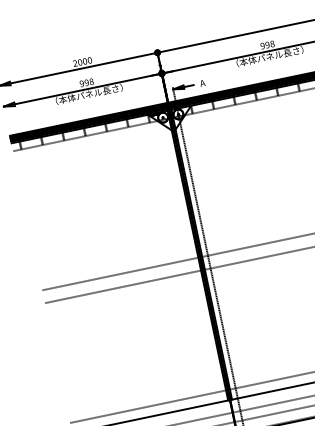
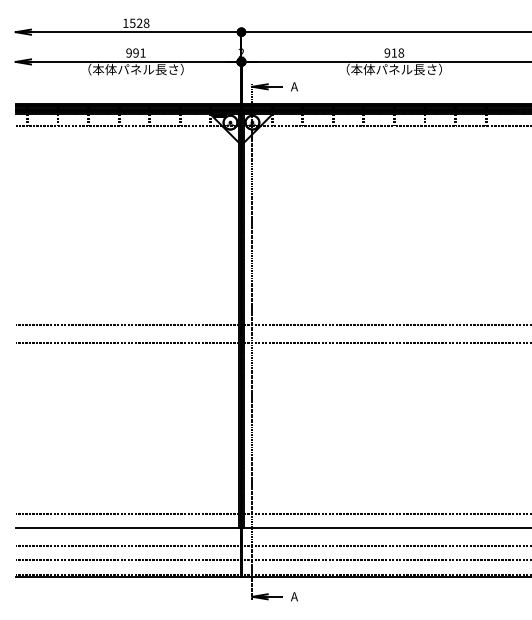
text: (267, 44) -> (394, 52), 998 -> 918
text: (82, 61) -> (136, 22), 2000 -> 1528
text: (91, 81) -> (142, 52), 998 -> 991

